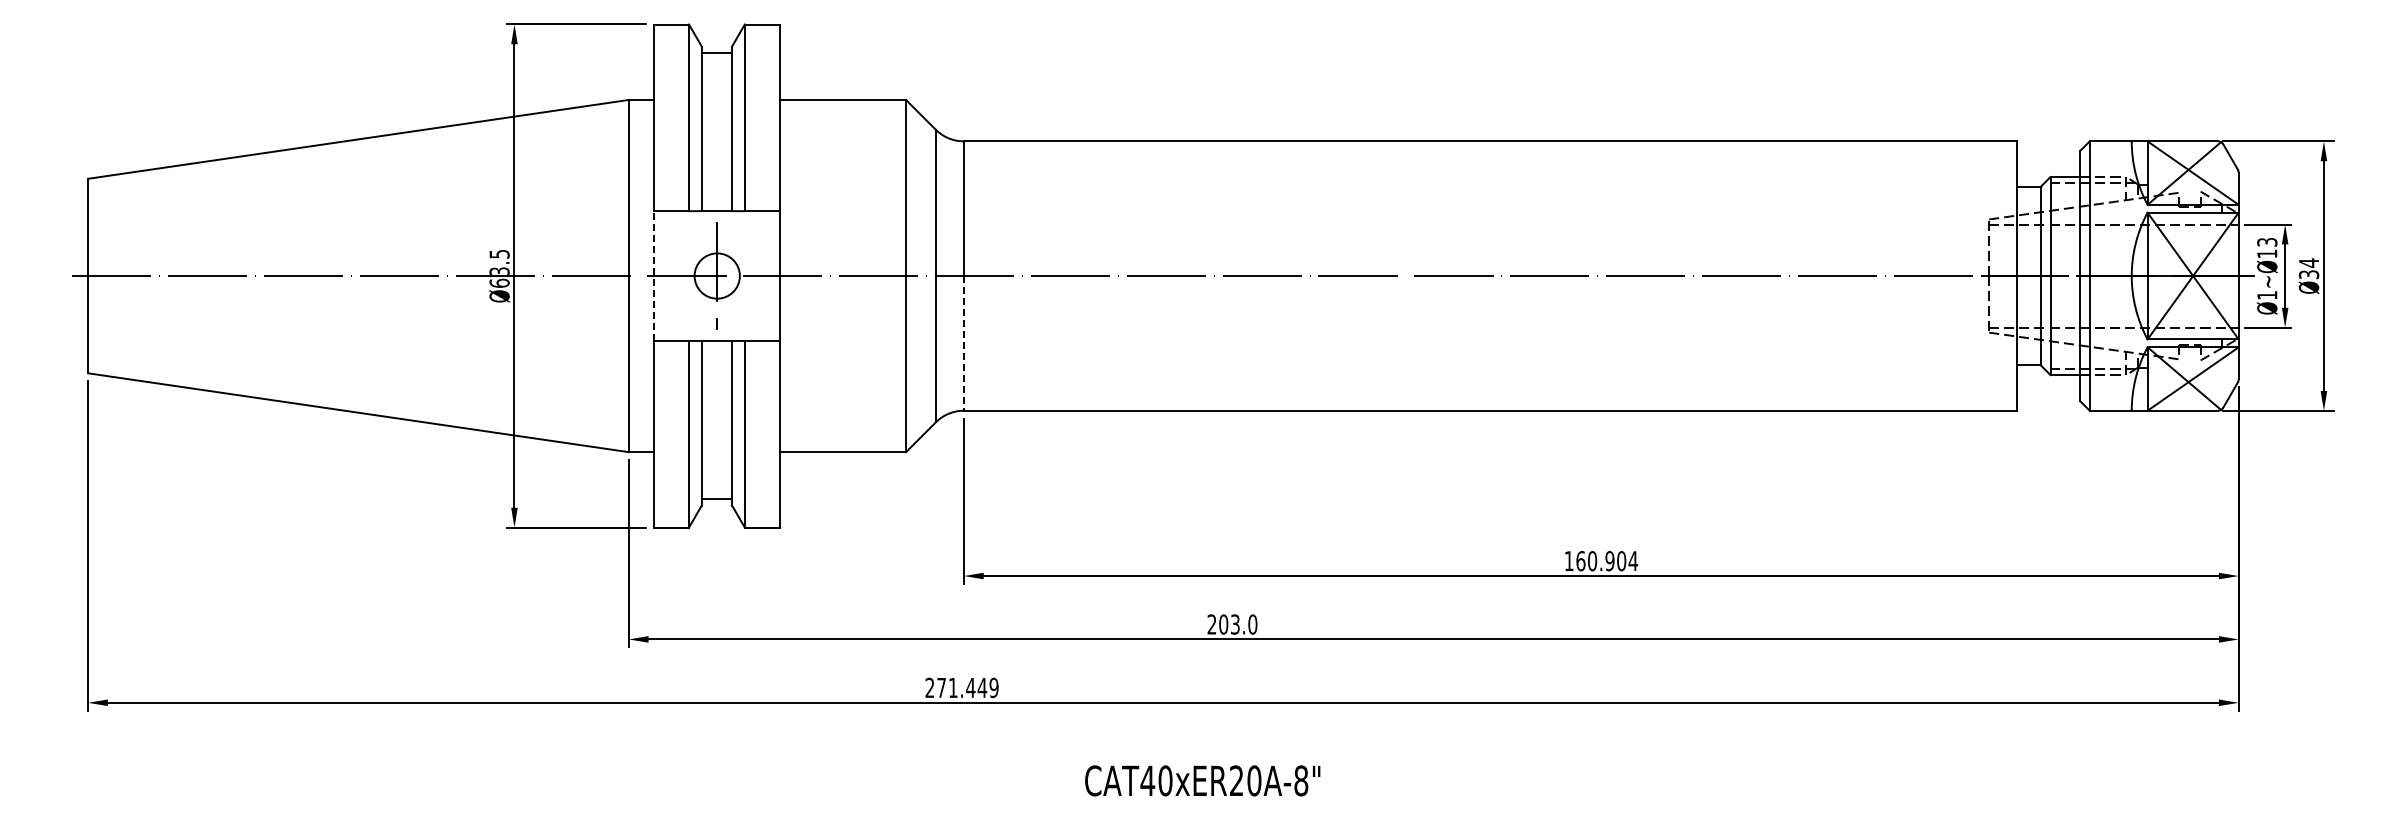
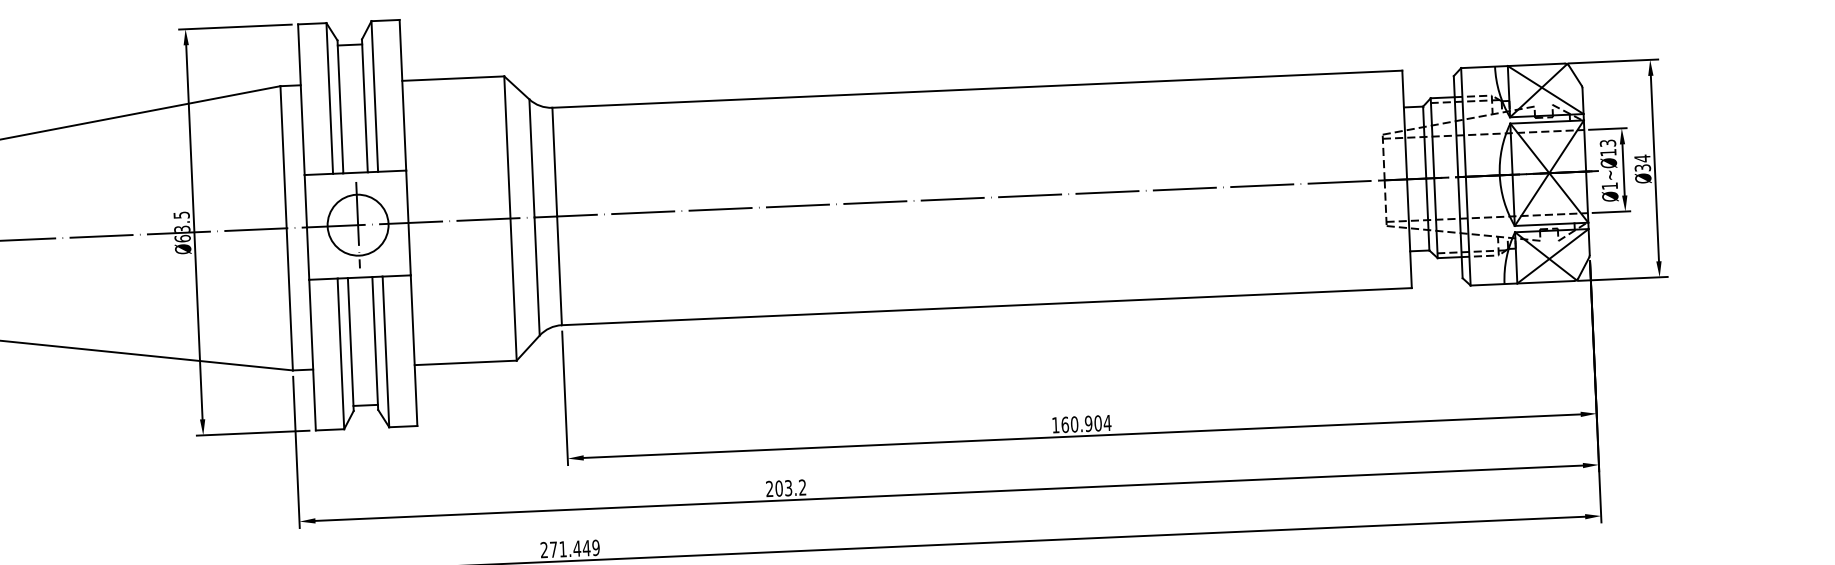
circle: (716, 275) -> (357, 224), size x1.67
line: (653, 276) -> (306, 227), dashed -> solid
line: (963, 343) -> (559, 270), dashed -> solid
text: (1252, 624) -> (802, 487), 203.0 -> 203.2

